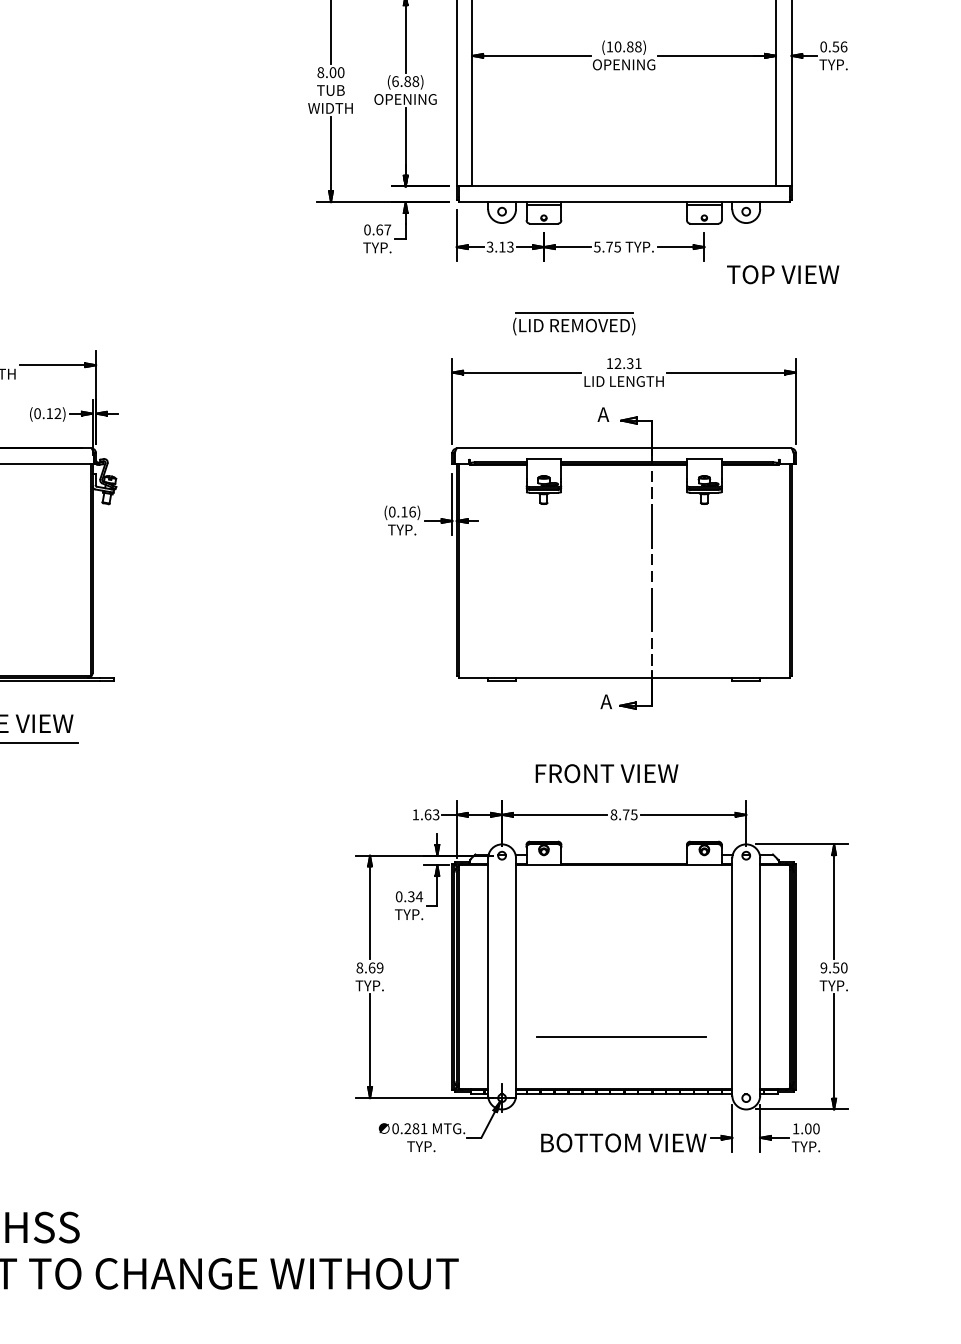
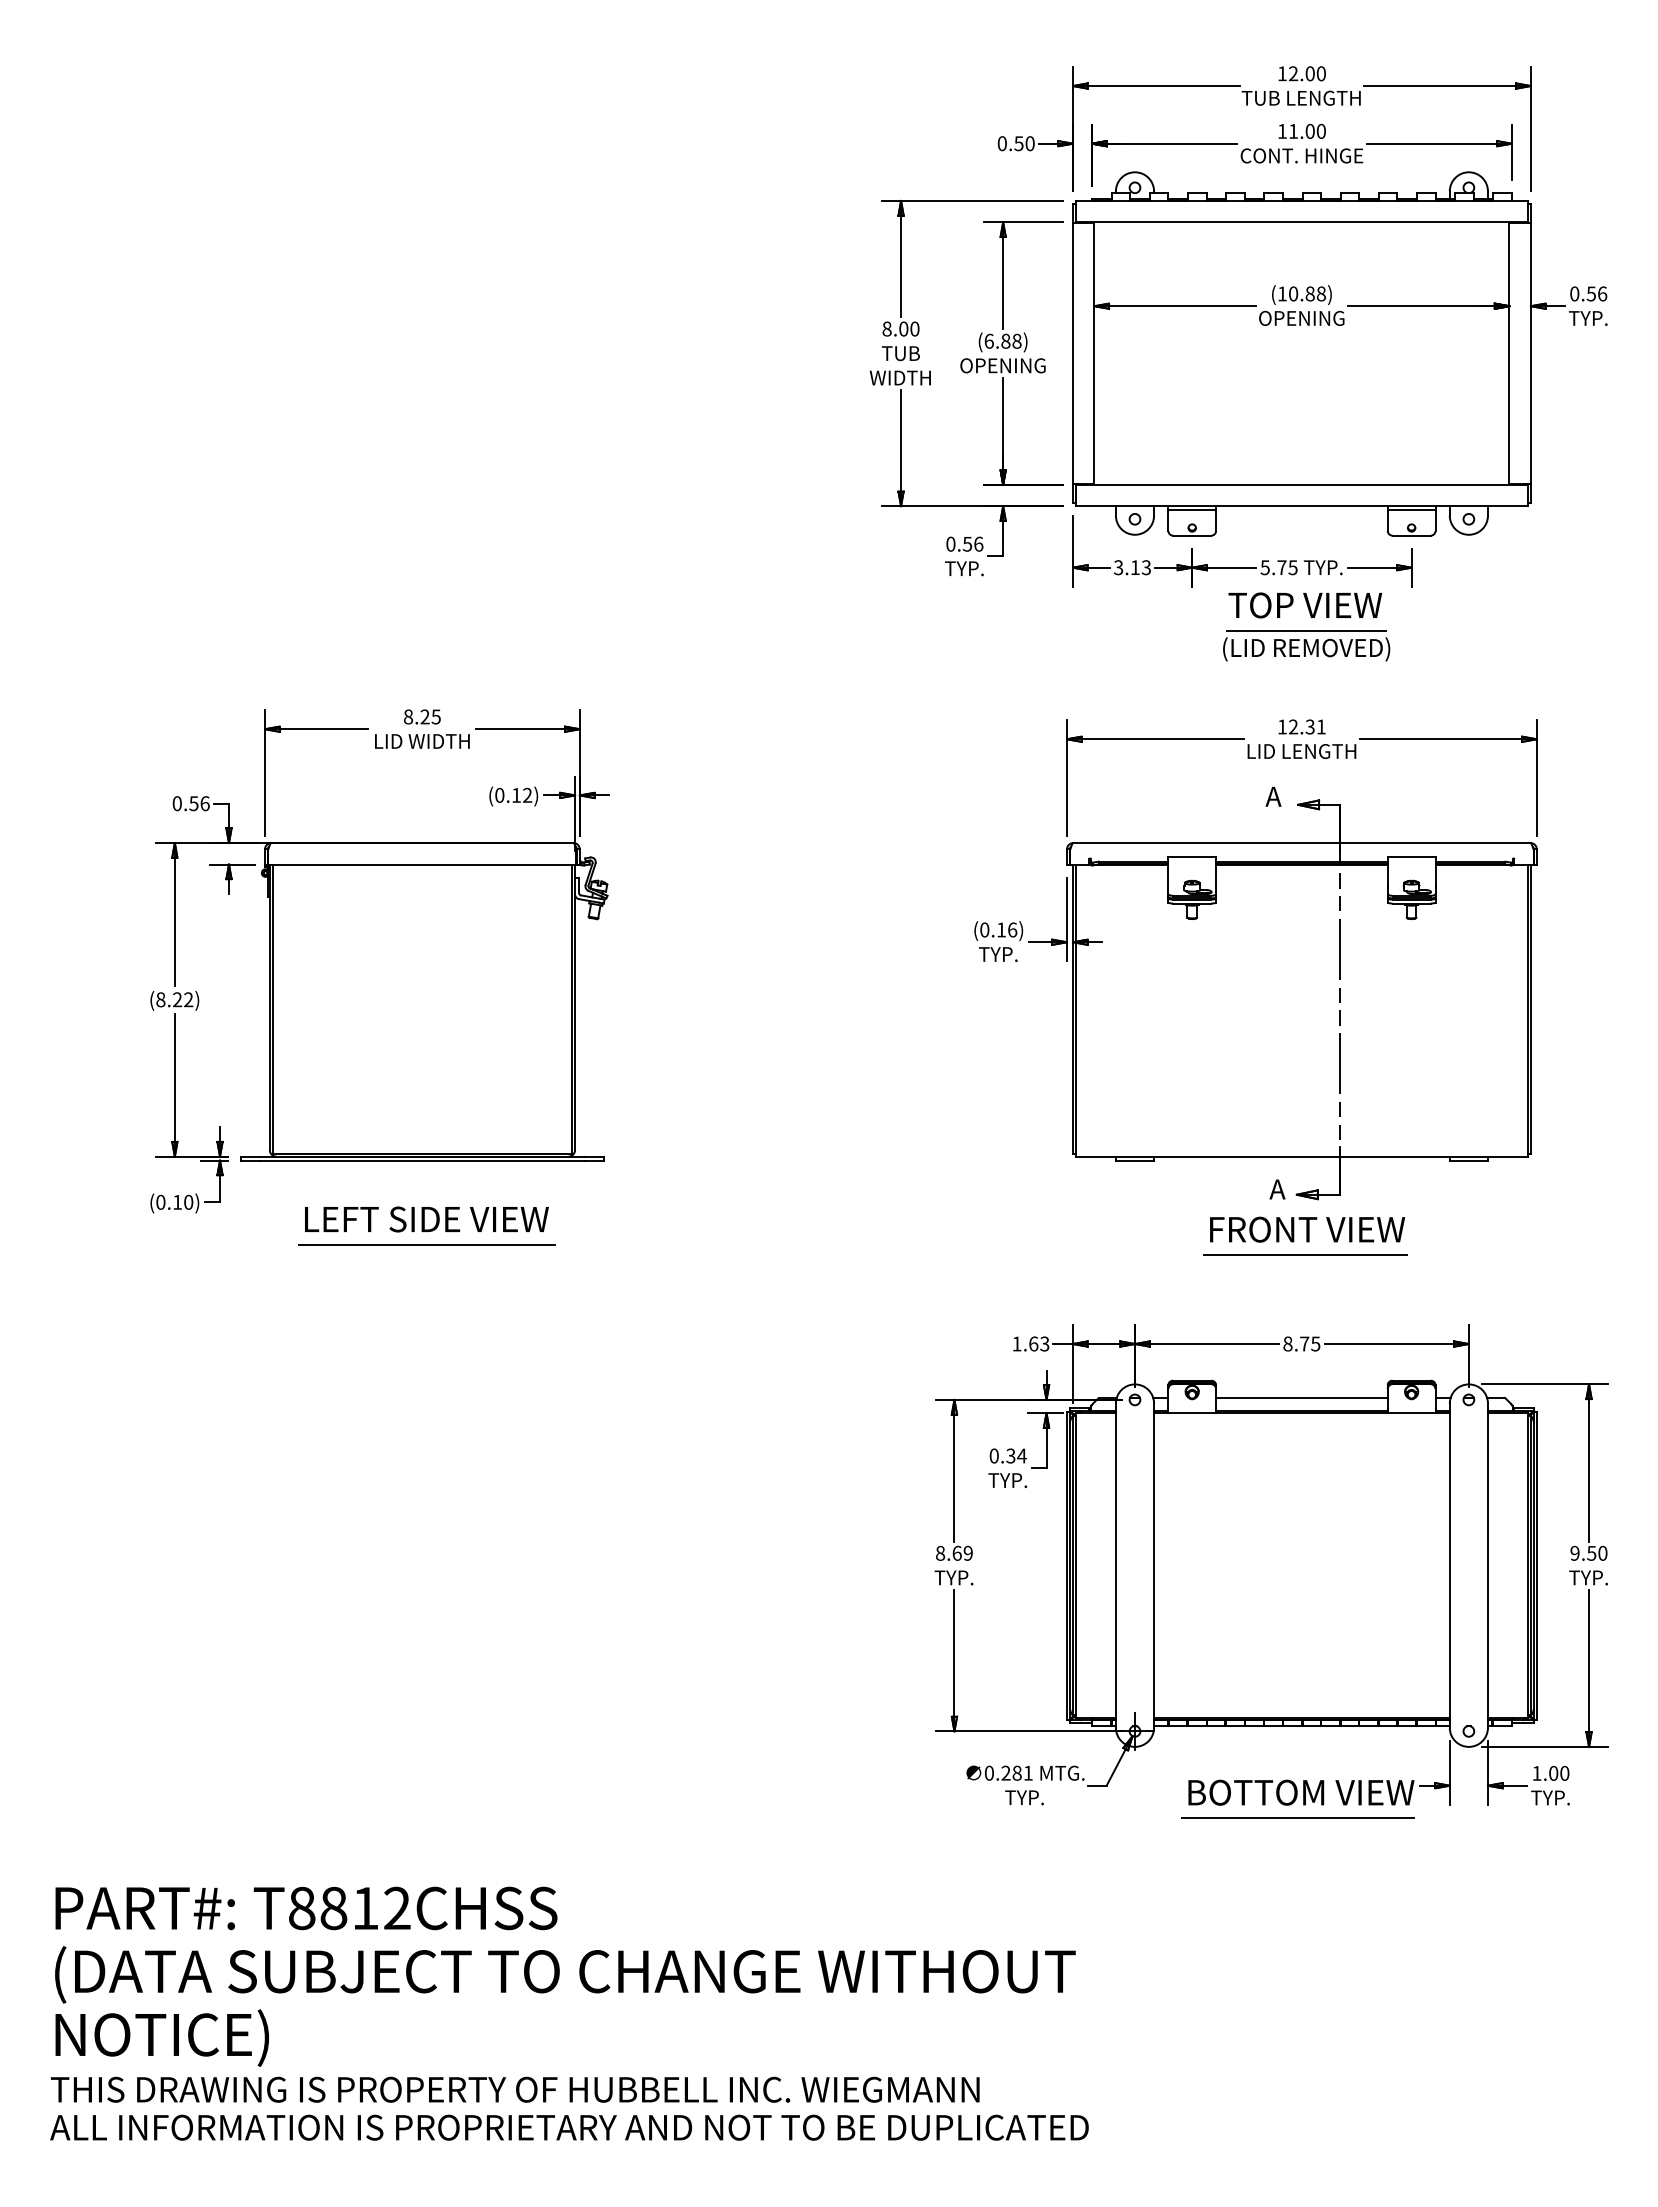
text: (383, 229) -> (972, 543), 0.67 -> 0.56
text: (783, 274) -> (1305, 605), moved
part: (574, 323) -> (1306, 645), moved
line: (626, 750) -> (1305, 1255), added
text: (607, 773) -> (1307, 1229), moved
line: (623, 854) -> (1301, 1398), added
line: (620, 1036) -> (1297, 1817), moved

